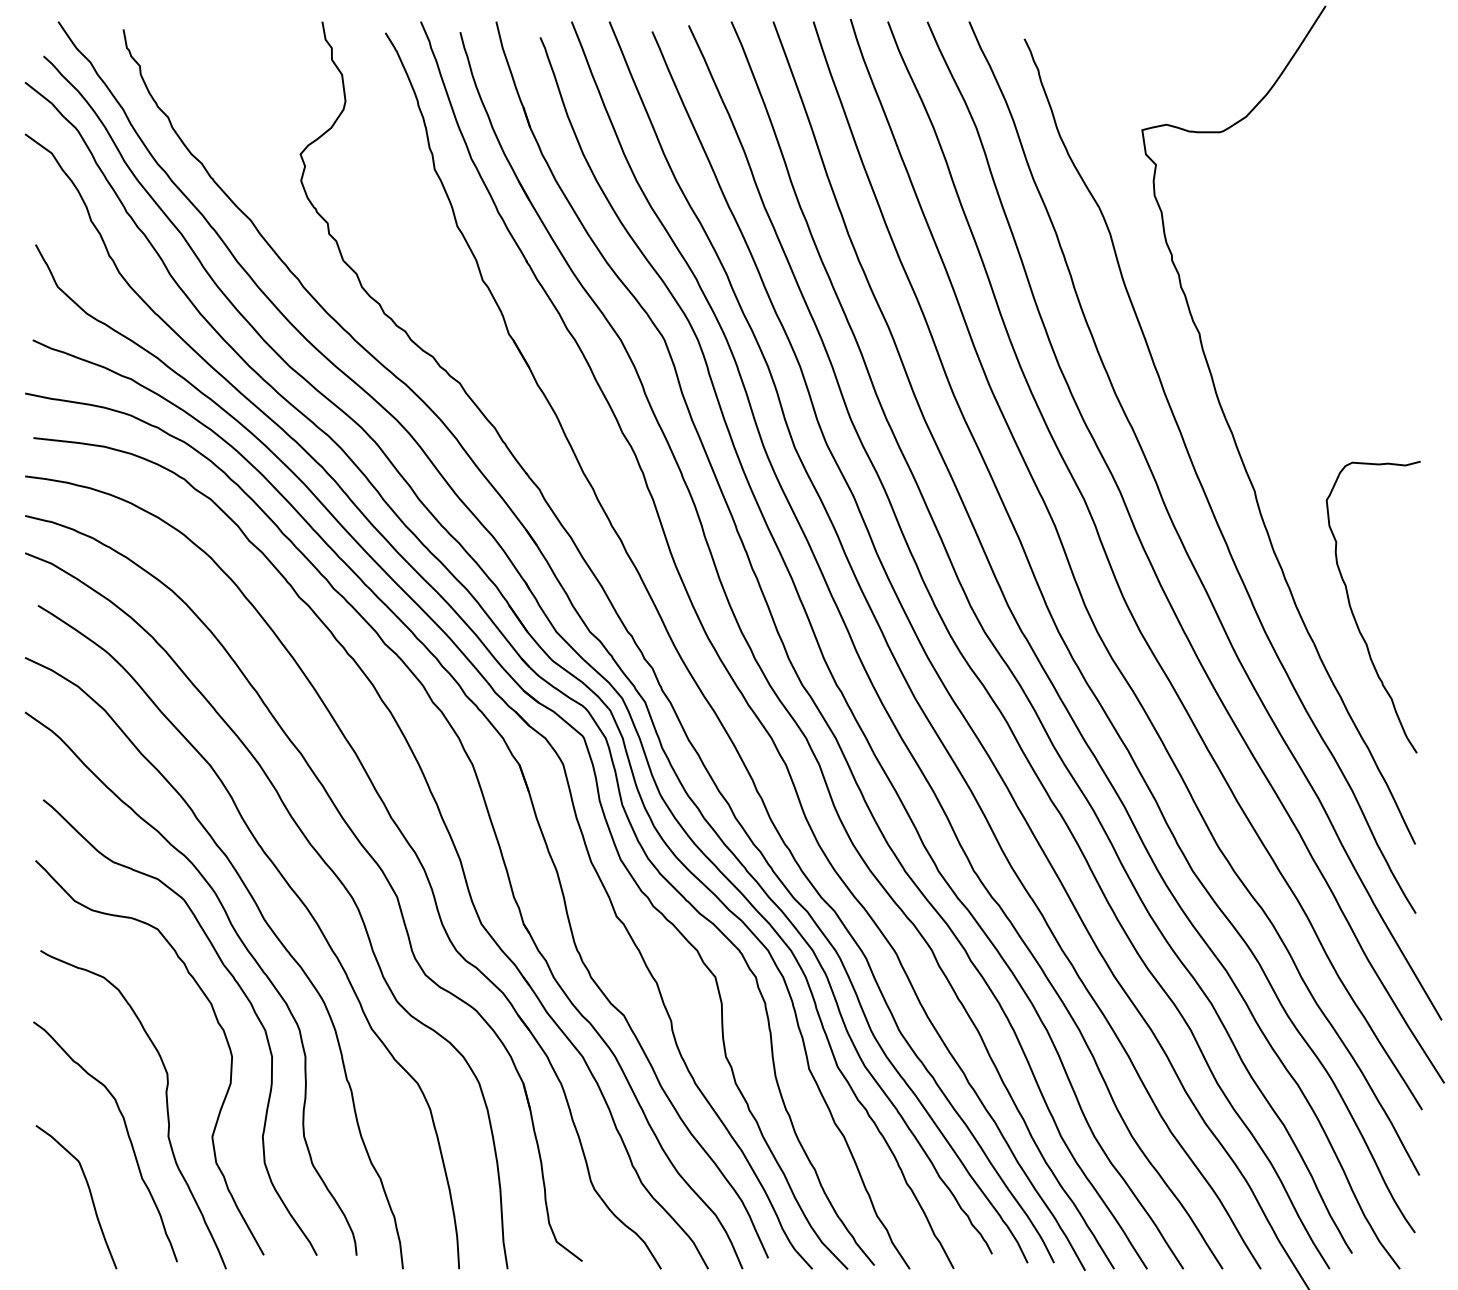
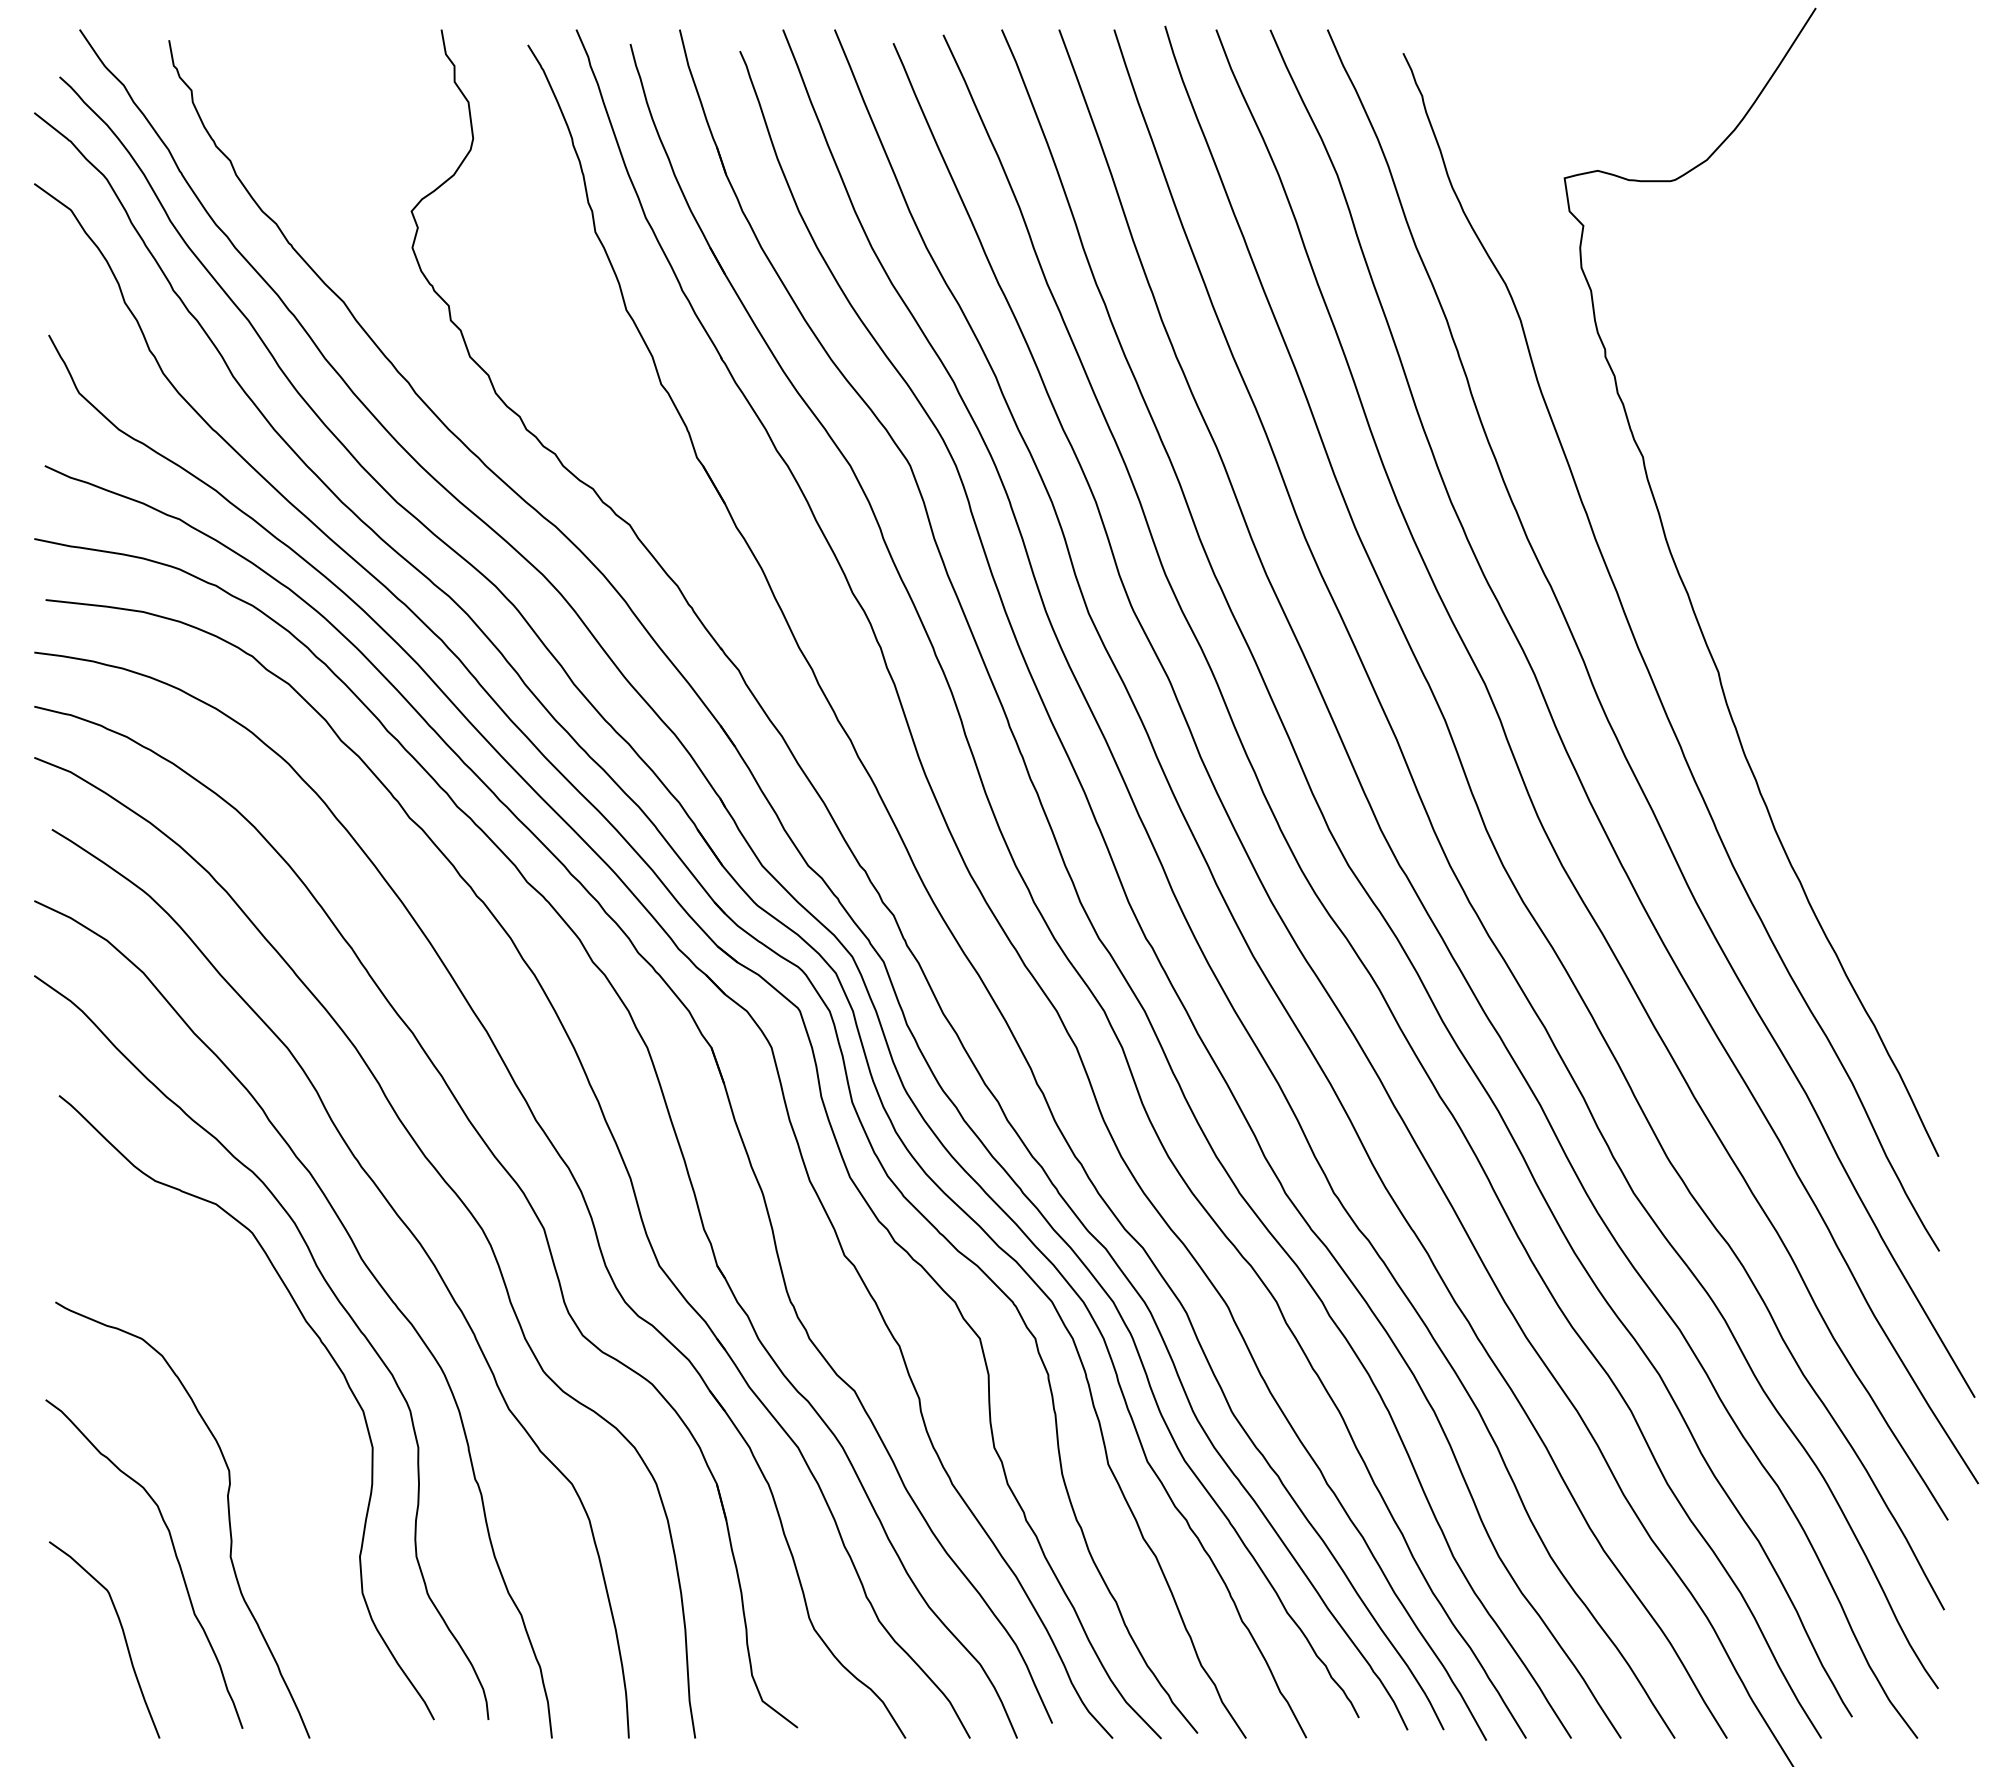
curve: (1353, 612) -> (1853, 838), removed
curve: (217, 1023) -> (297, 1401), removed

